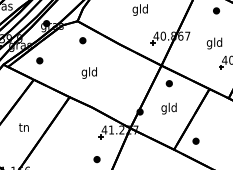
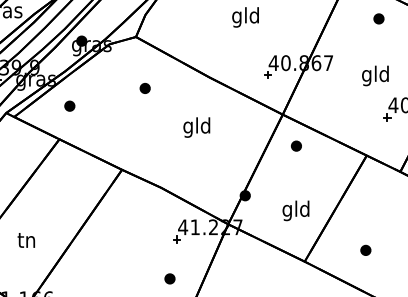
part: (82, 40) -> (144, 88), moved
text: (88, 72) -> (195, 126), moved
text: (168, 108) -> (294, 210), moved
text: (23, 127) -> (25, 240), moved
part: (195, 140) -> (364, 249), moved

